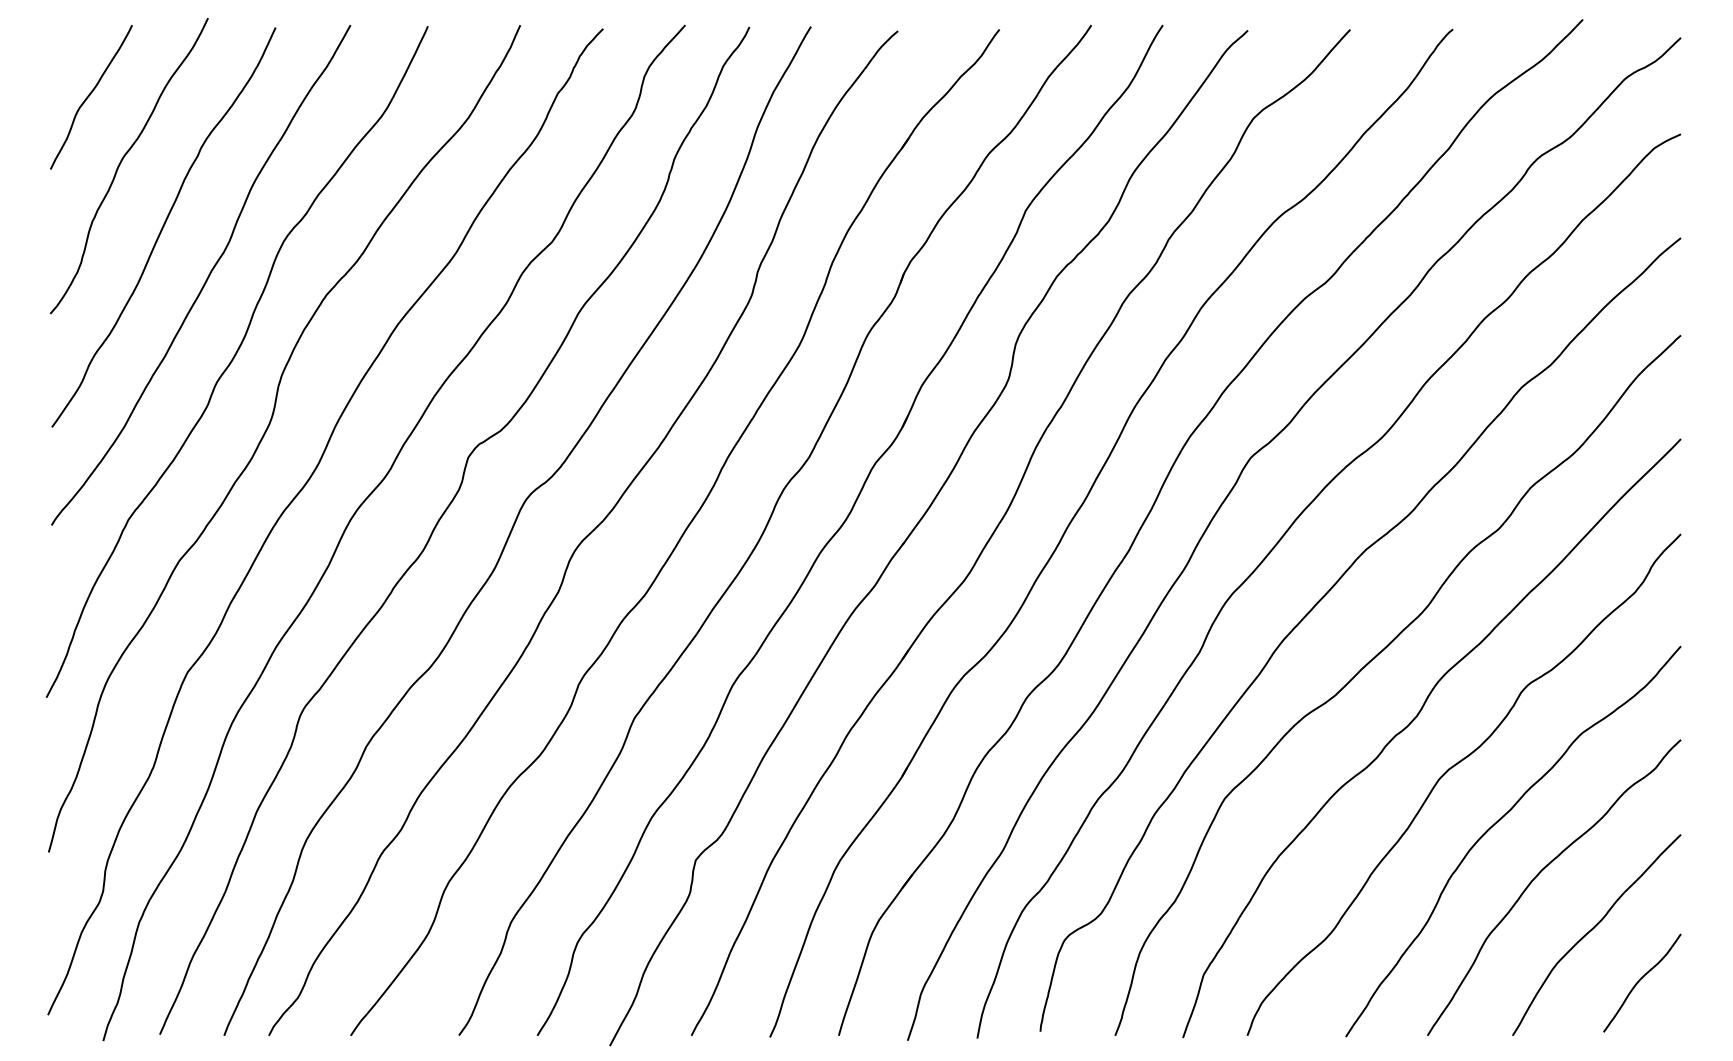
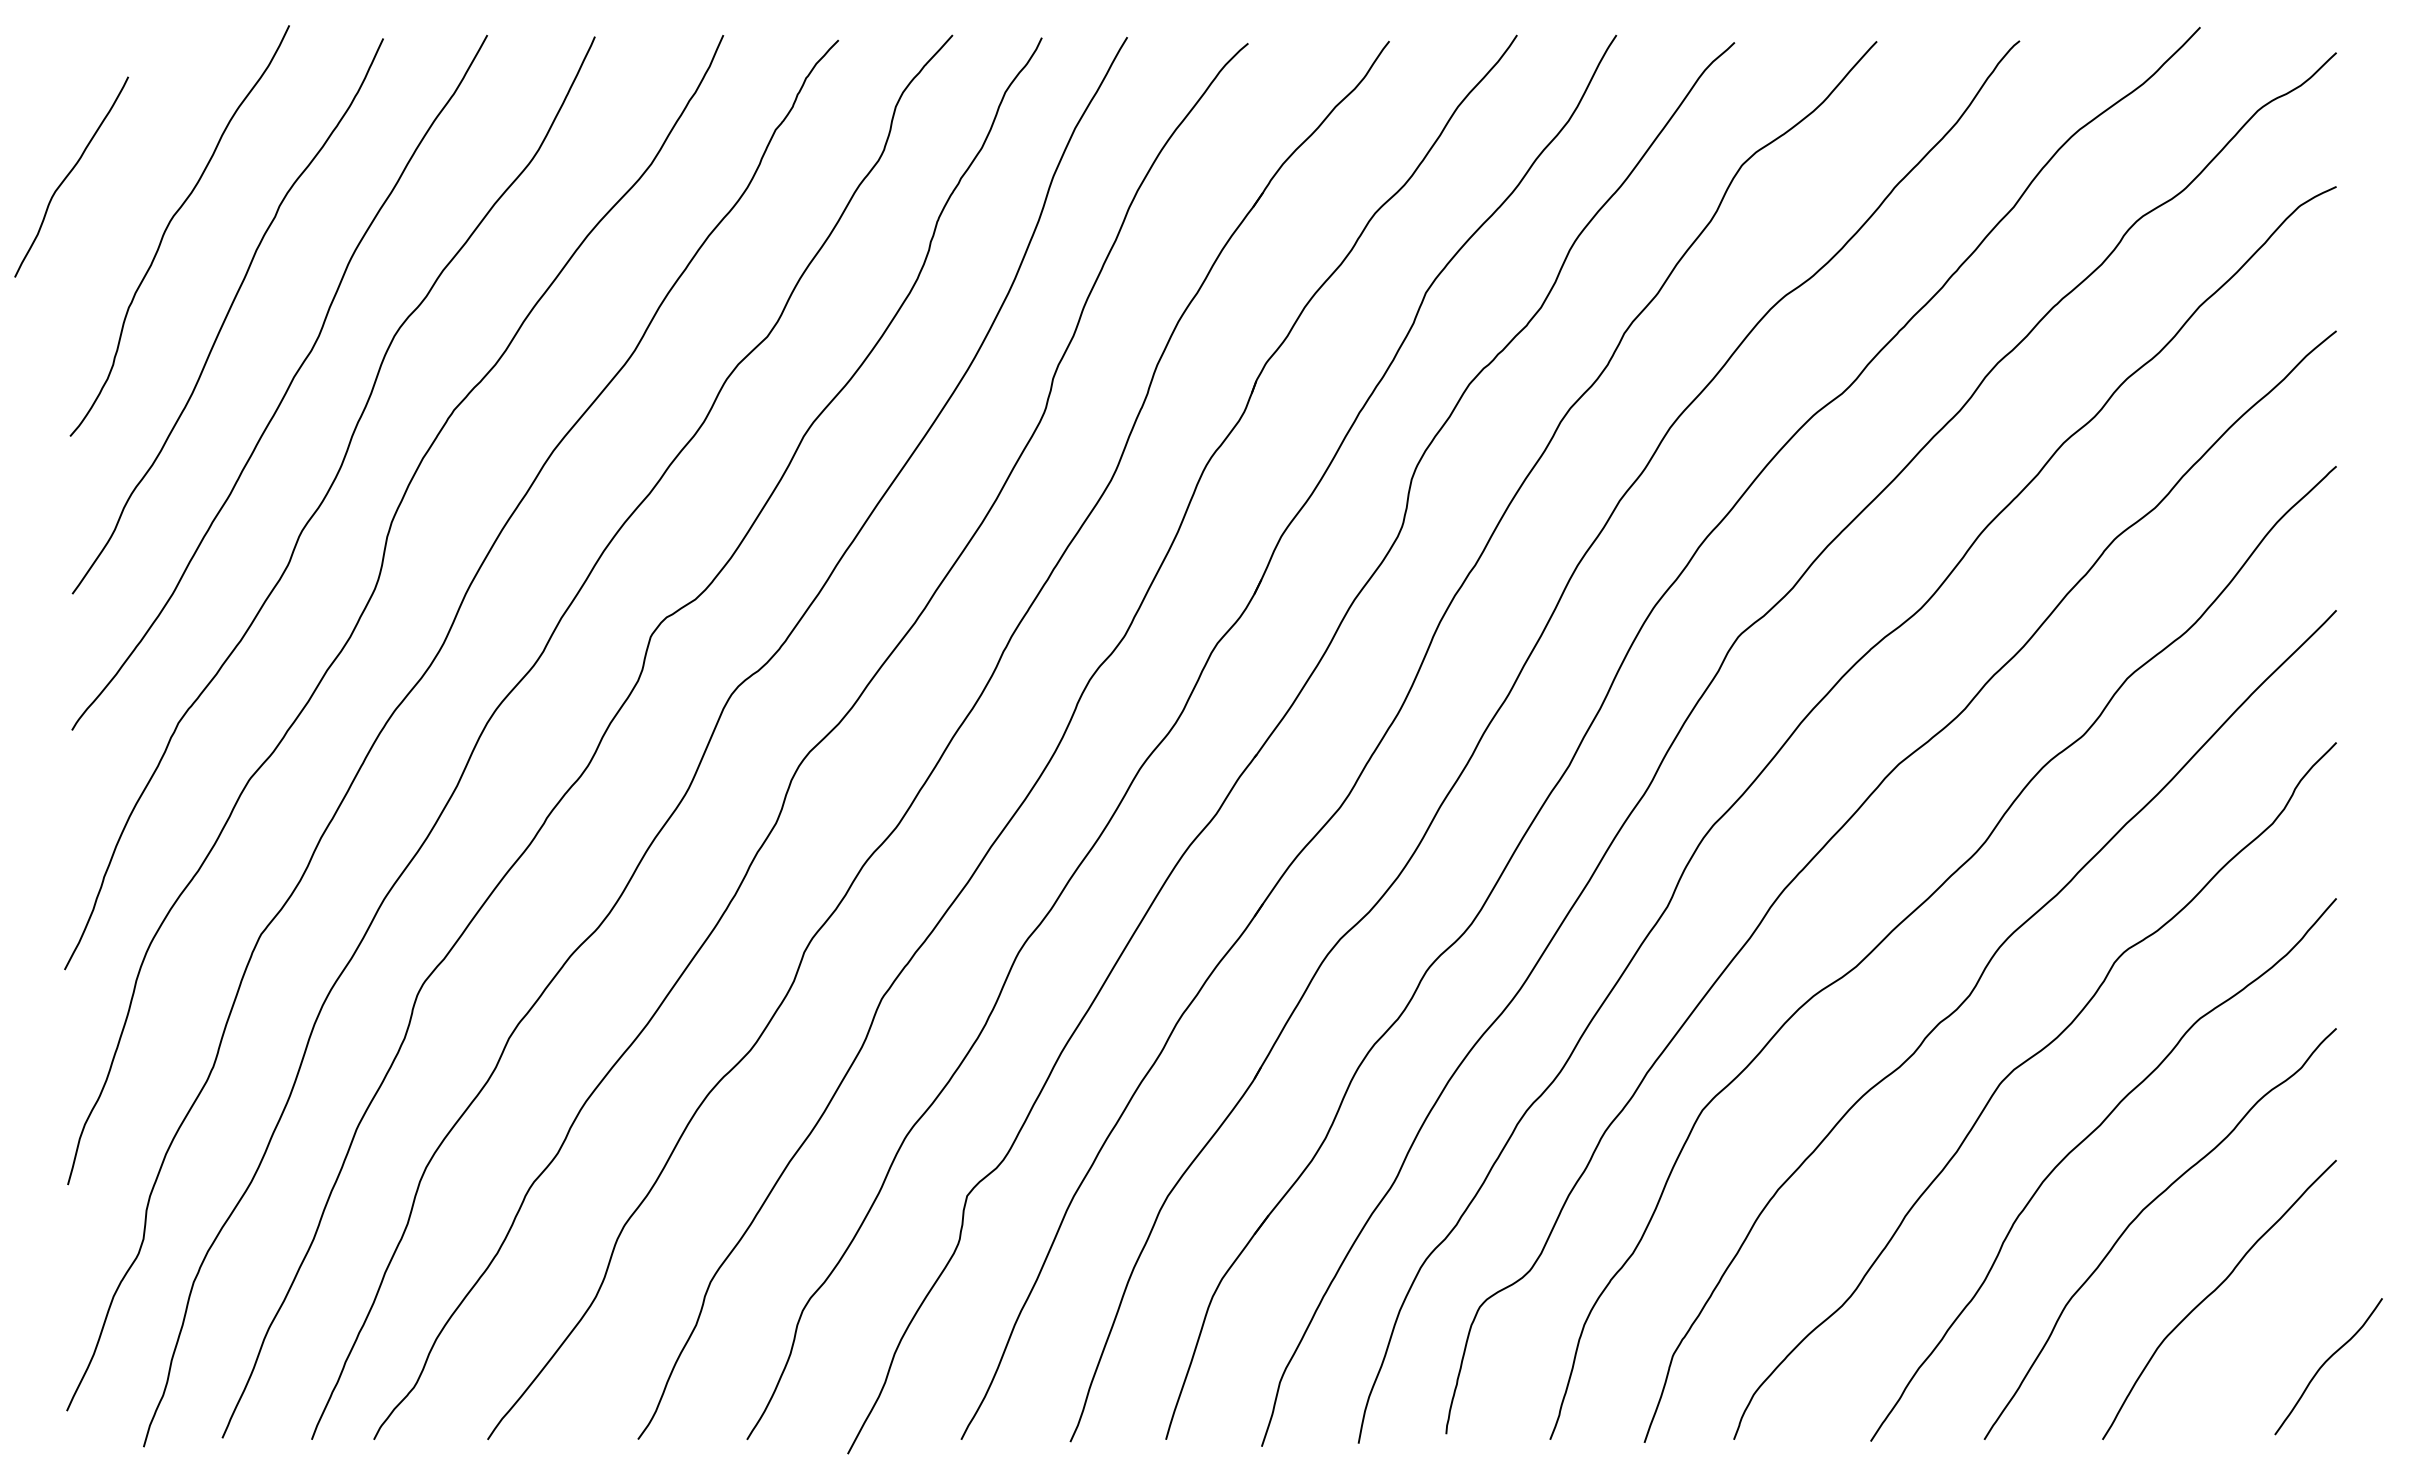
curve: (90, 95) -> (70, 174), moved
curve: (1640, 980) -> (2326, 1362), moved

